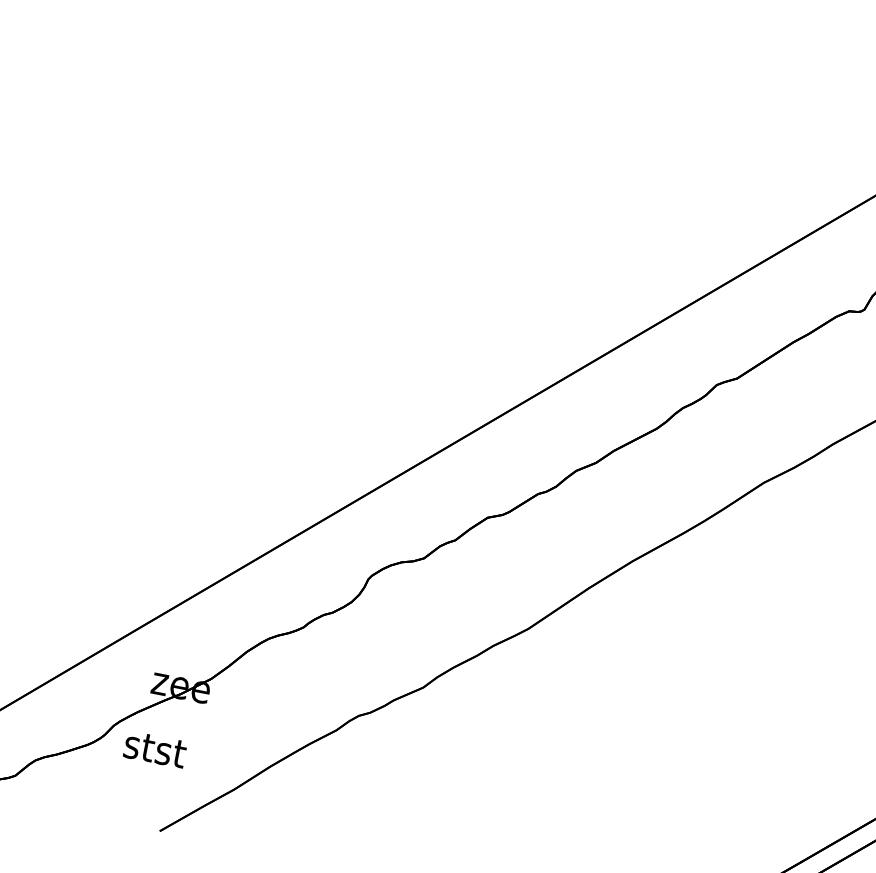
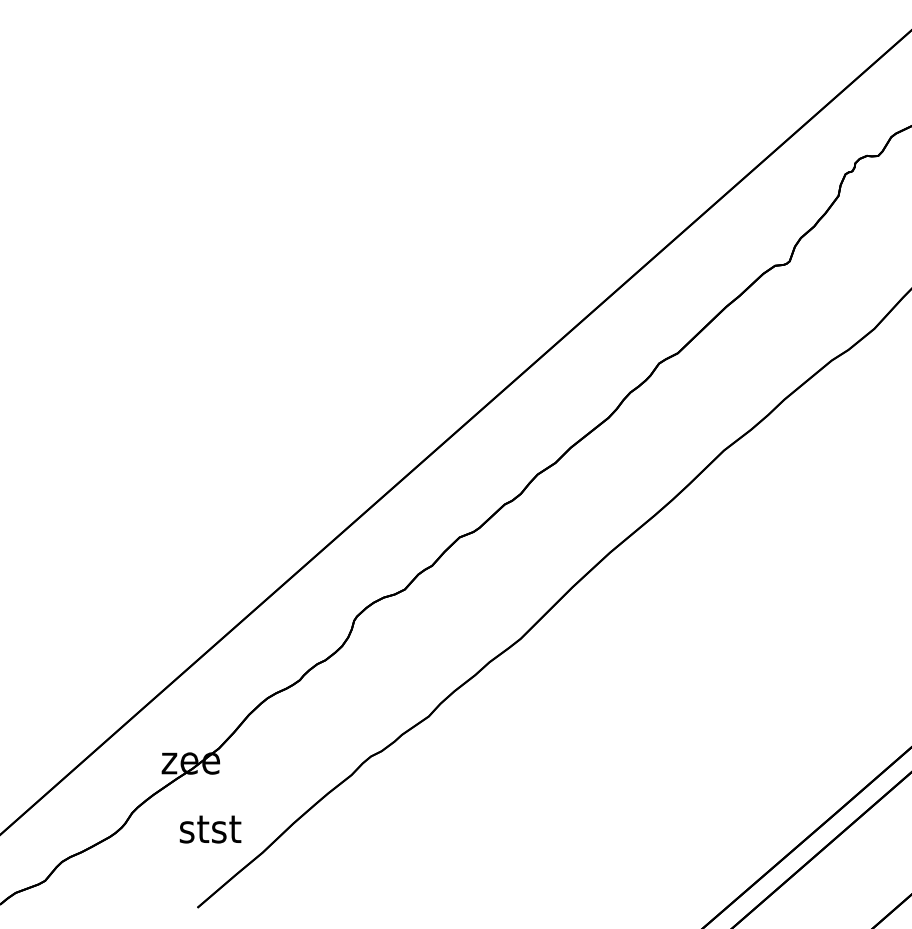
text: (155, 749) -> (210, 829), moved

